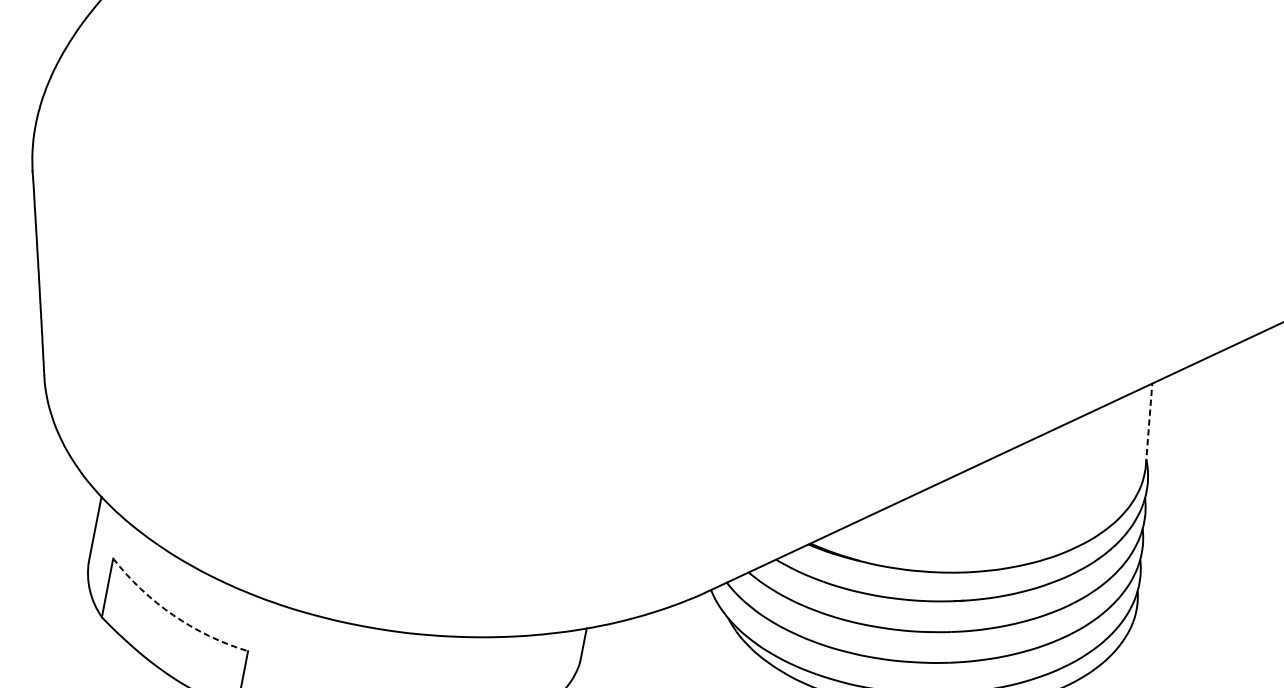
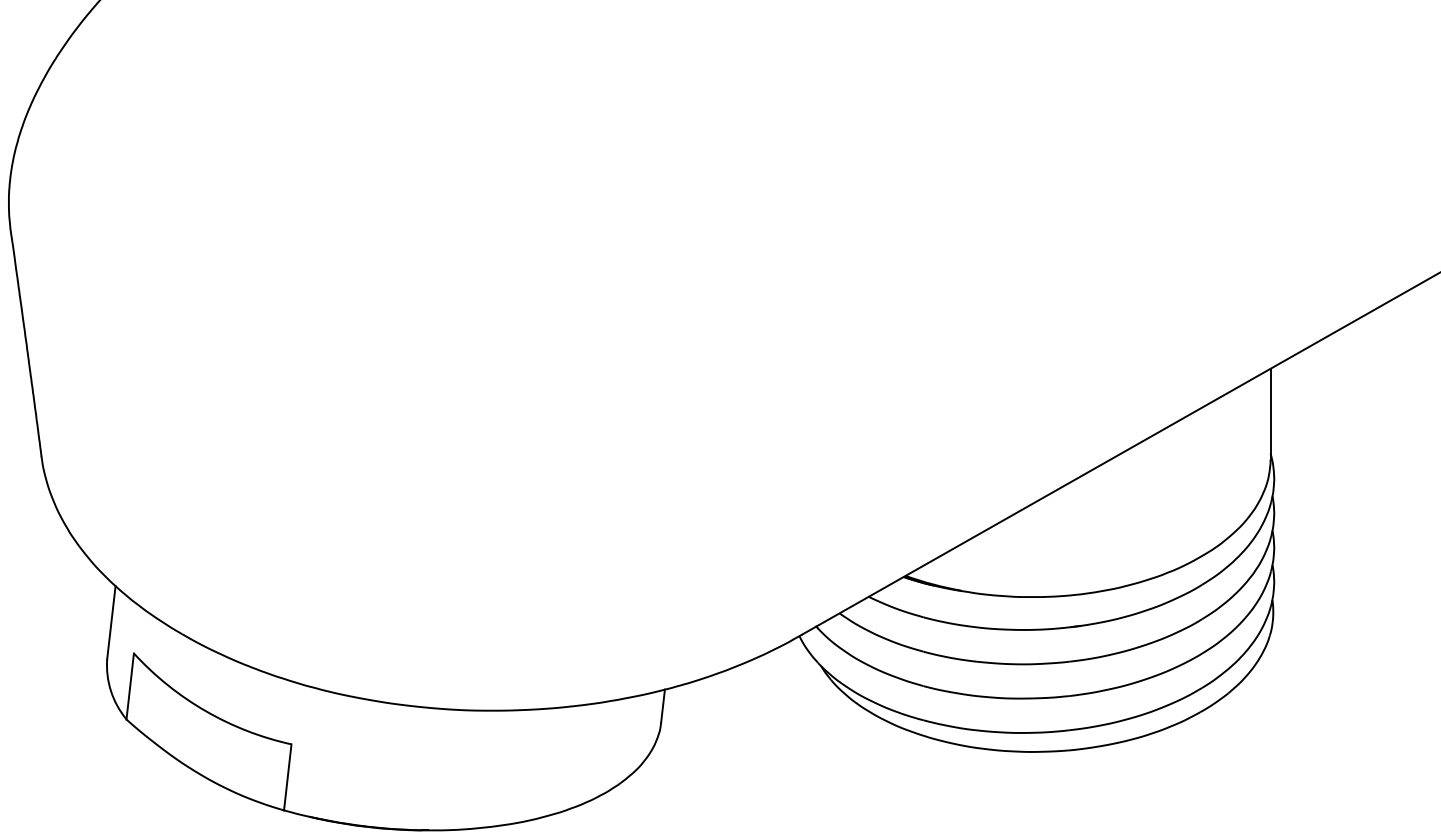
line: (1149, 423) -> (1270, 413), dashed -> solid
arc: (173, 615) -> (205, 711), dashed -> solid

